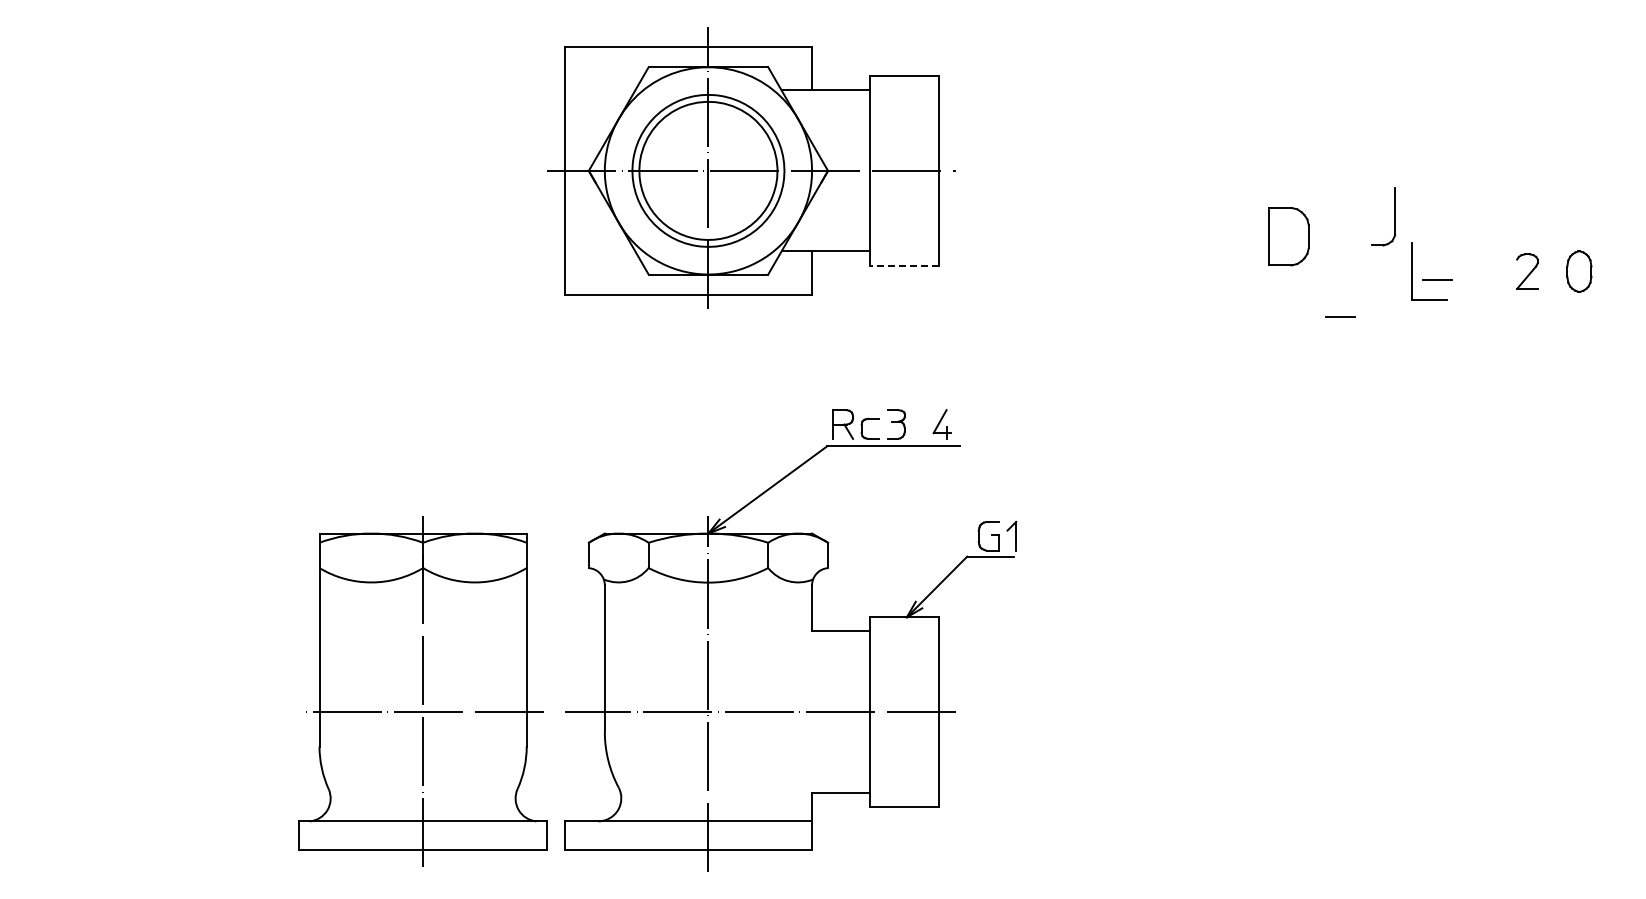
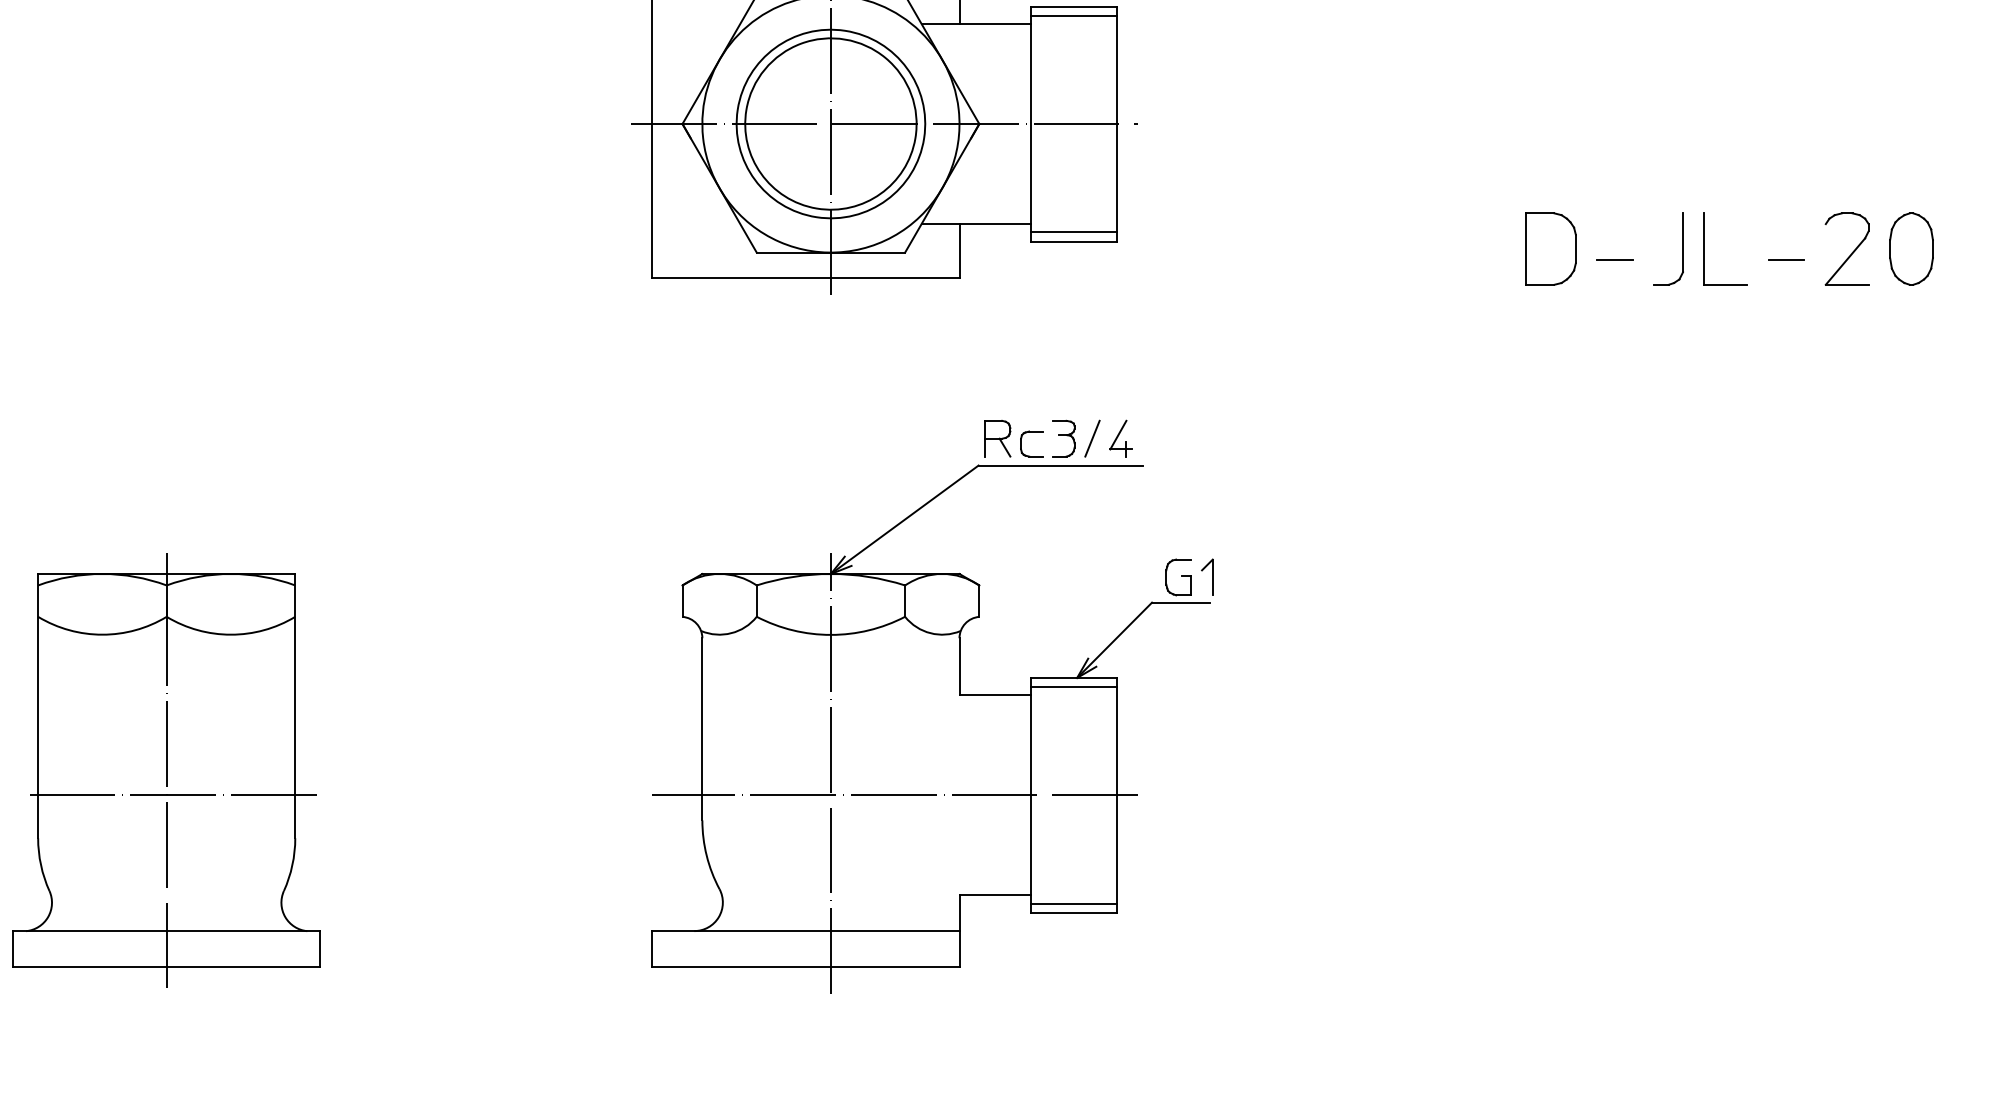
line: (903, 83) -> (1072, 15), added
part: (1394, 216) -> (1682, 248), moved
part: (1288, 236) -> (1550, 248), moved
line: (903, 258) -> (1072, 232), added
line: (904, 265) -> (1074, 241), dashed -> solid
part: (1527, 271) -> (1847, 248), size x1.67
part: (1579, 271) -> (1911, 248), size x1.43
line: (1437, 279) -> (1786, 258), moved
line: (1340, 316) -> (1615, 258), moved
line: (918, 424) -> (1091, 438), added
line: (903, 624) -> (1072, 686), added
part: (422, 691) -> (165, 769), moved
line: (903, 799) -> (1072, 903), added

